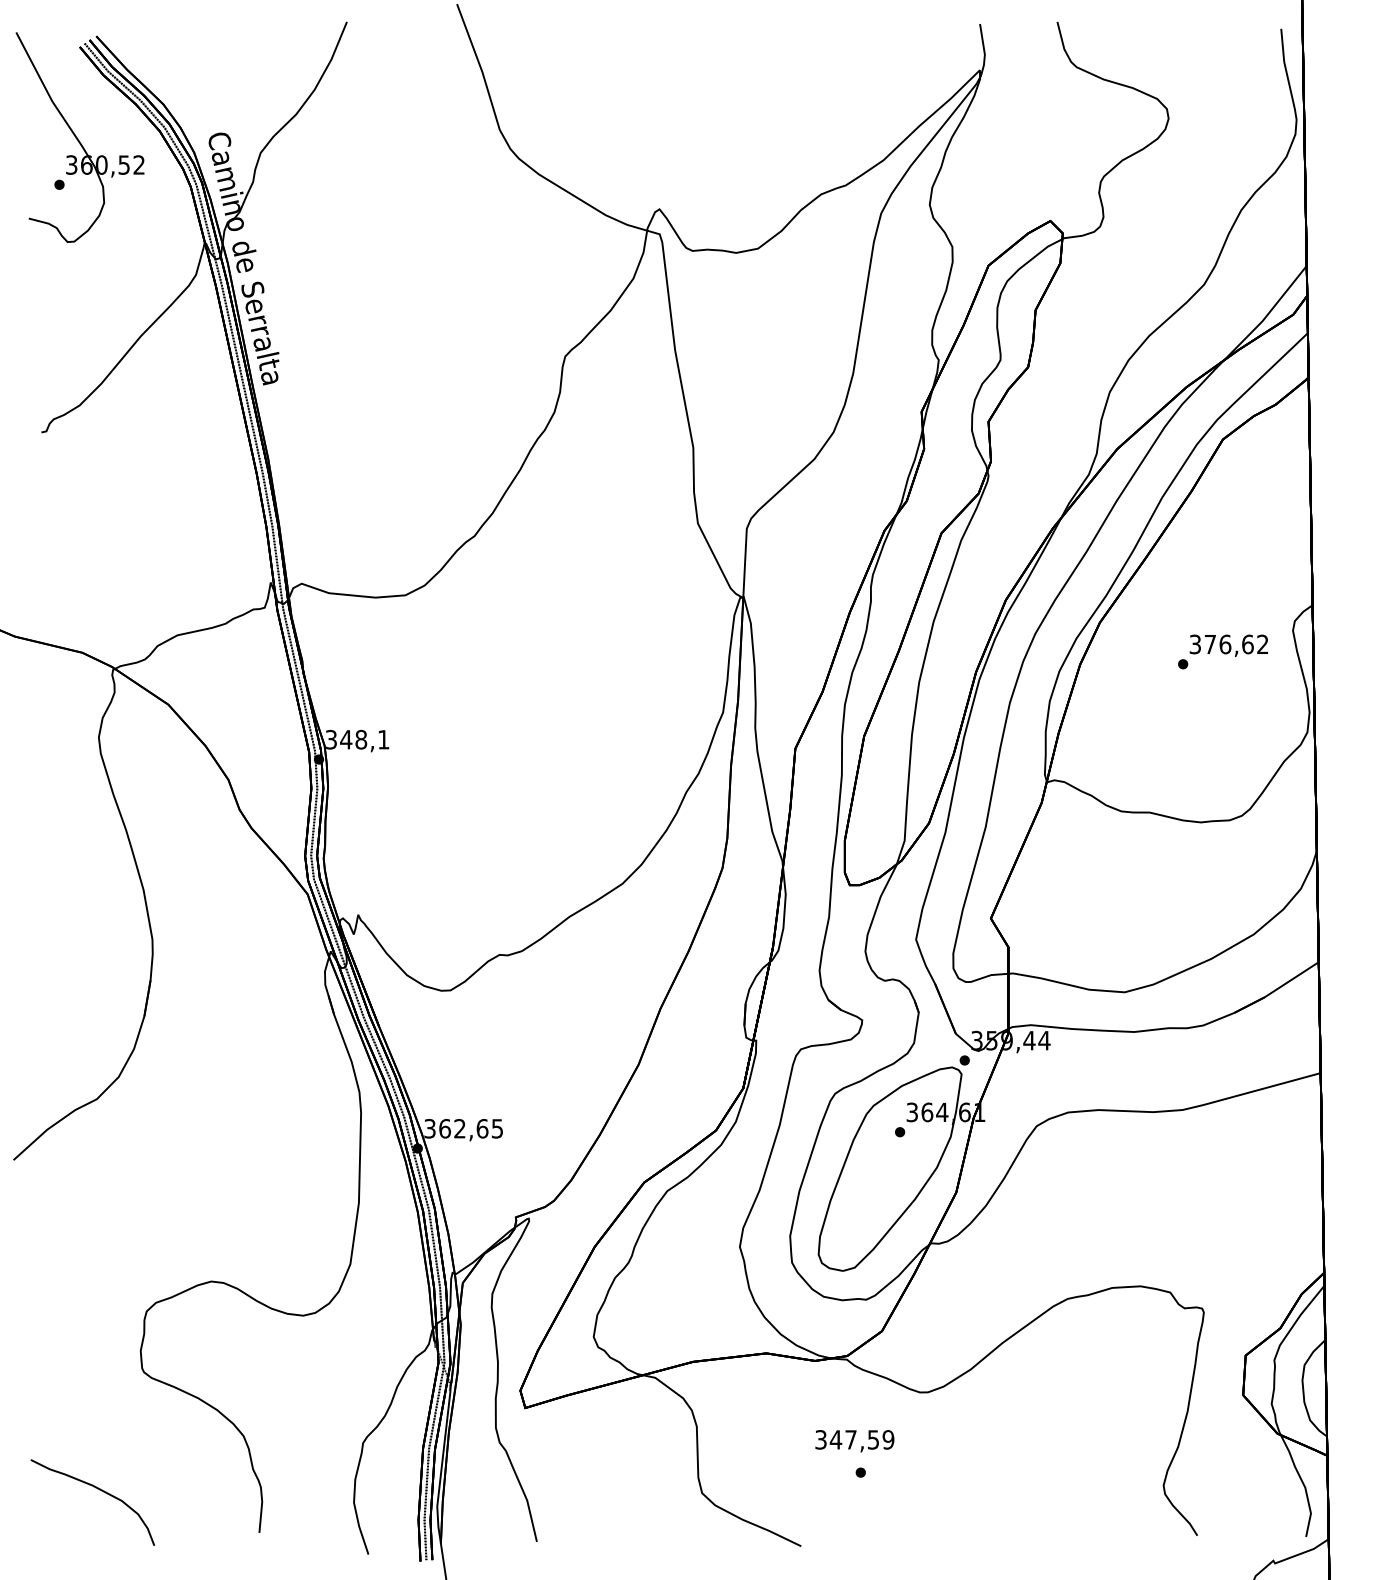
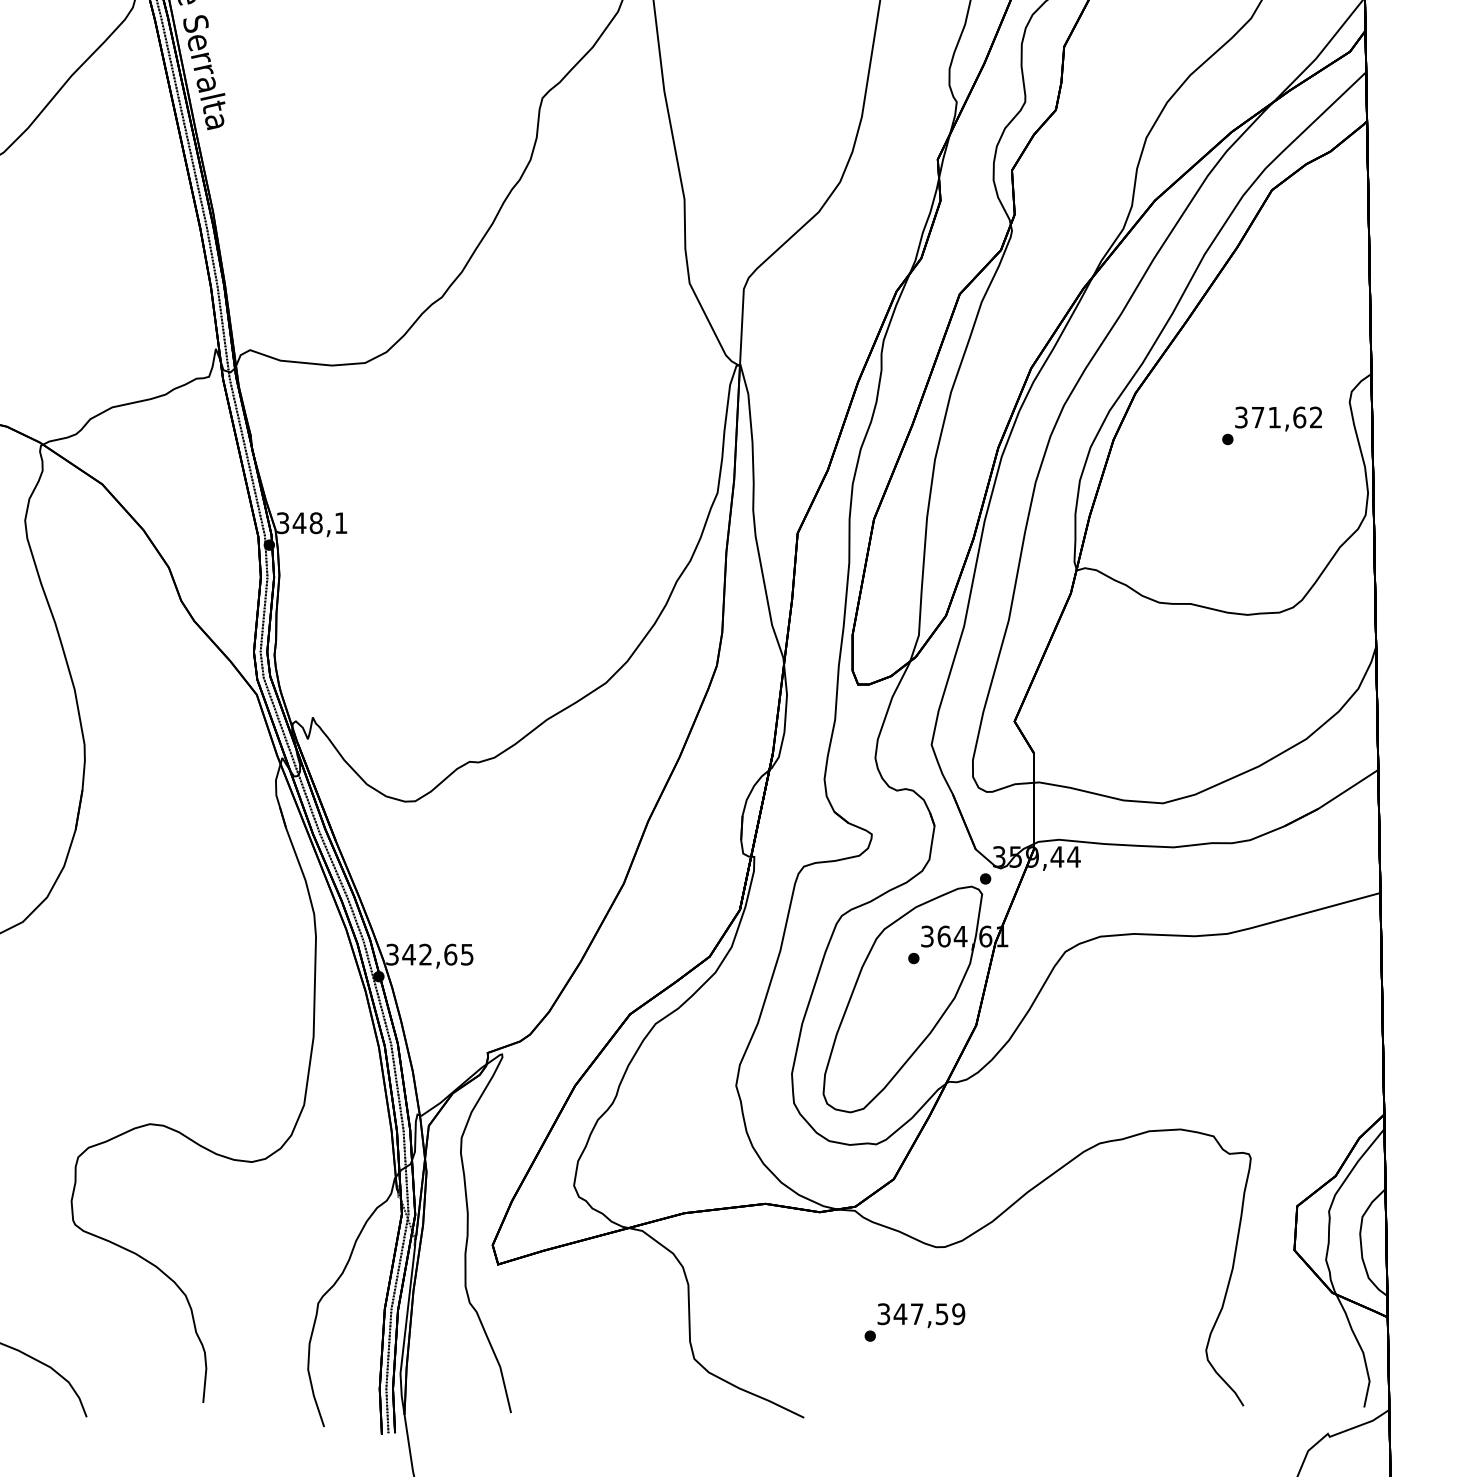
text: (1225, 644) -> (1274, 417), 376,62 -> 371,62
text: (444, 1128) -> (408, 954), 362,65 -> 342,65
text: (854, 1441) -> (920, 1316), moved

